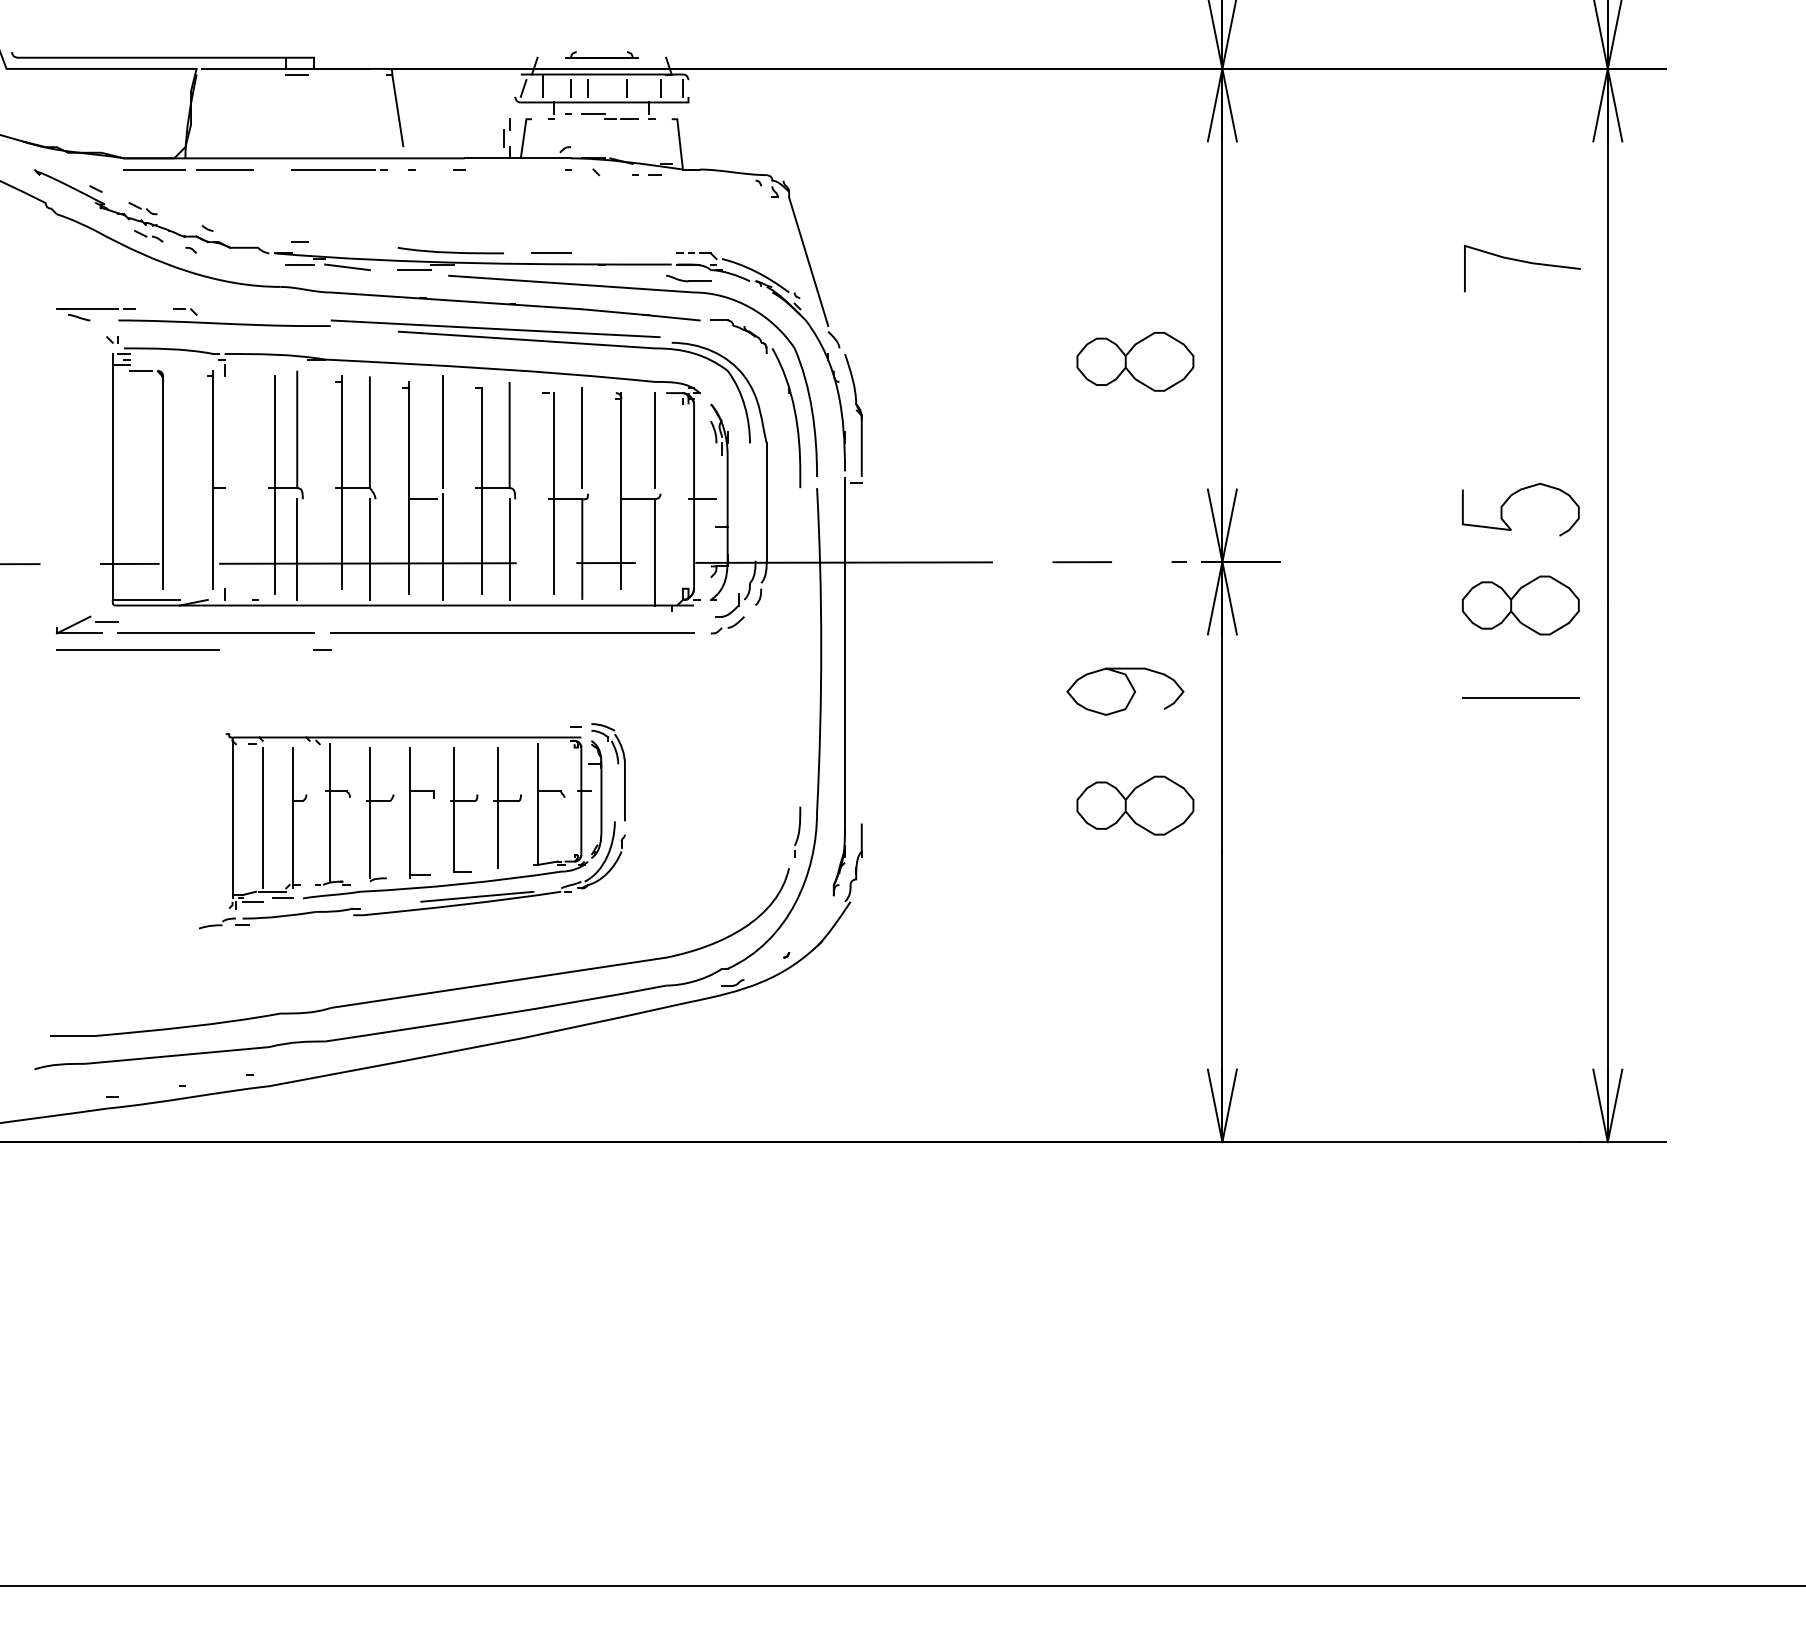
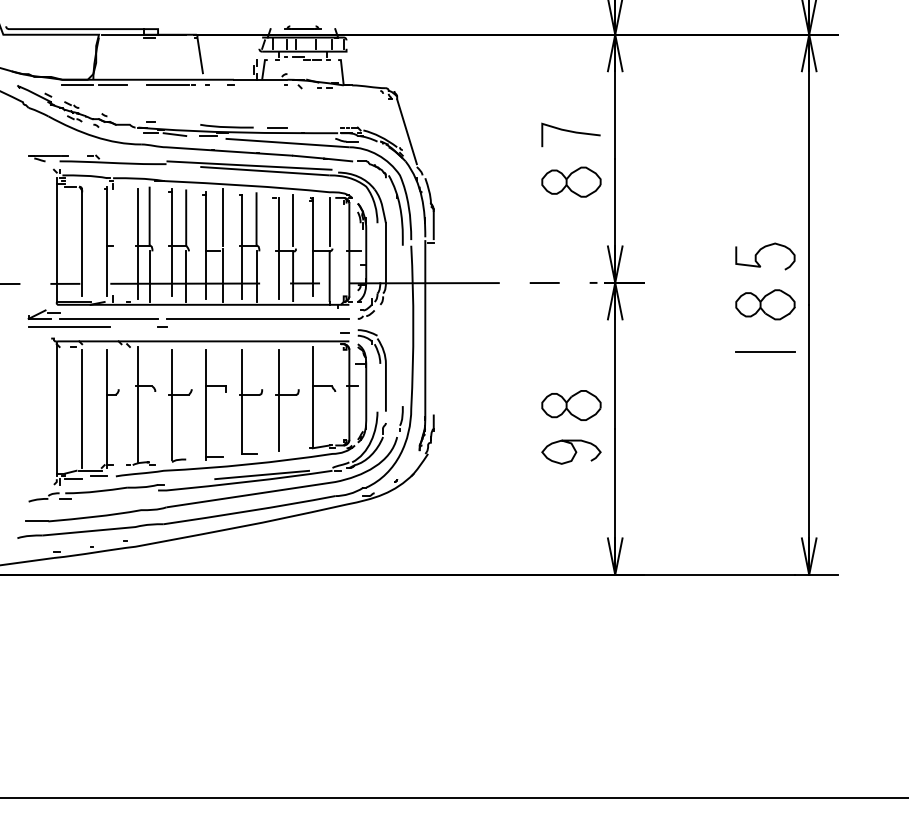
curve: (1520, 263) -> (570, 132), moved
curve: (1129, 686) -> (573, 449), moved
part: (412, 825) -> (207, 415), size x1.67

